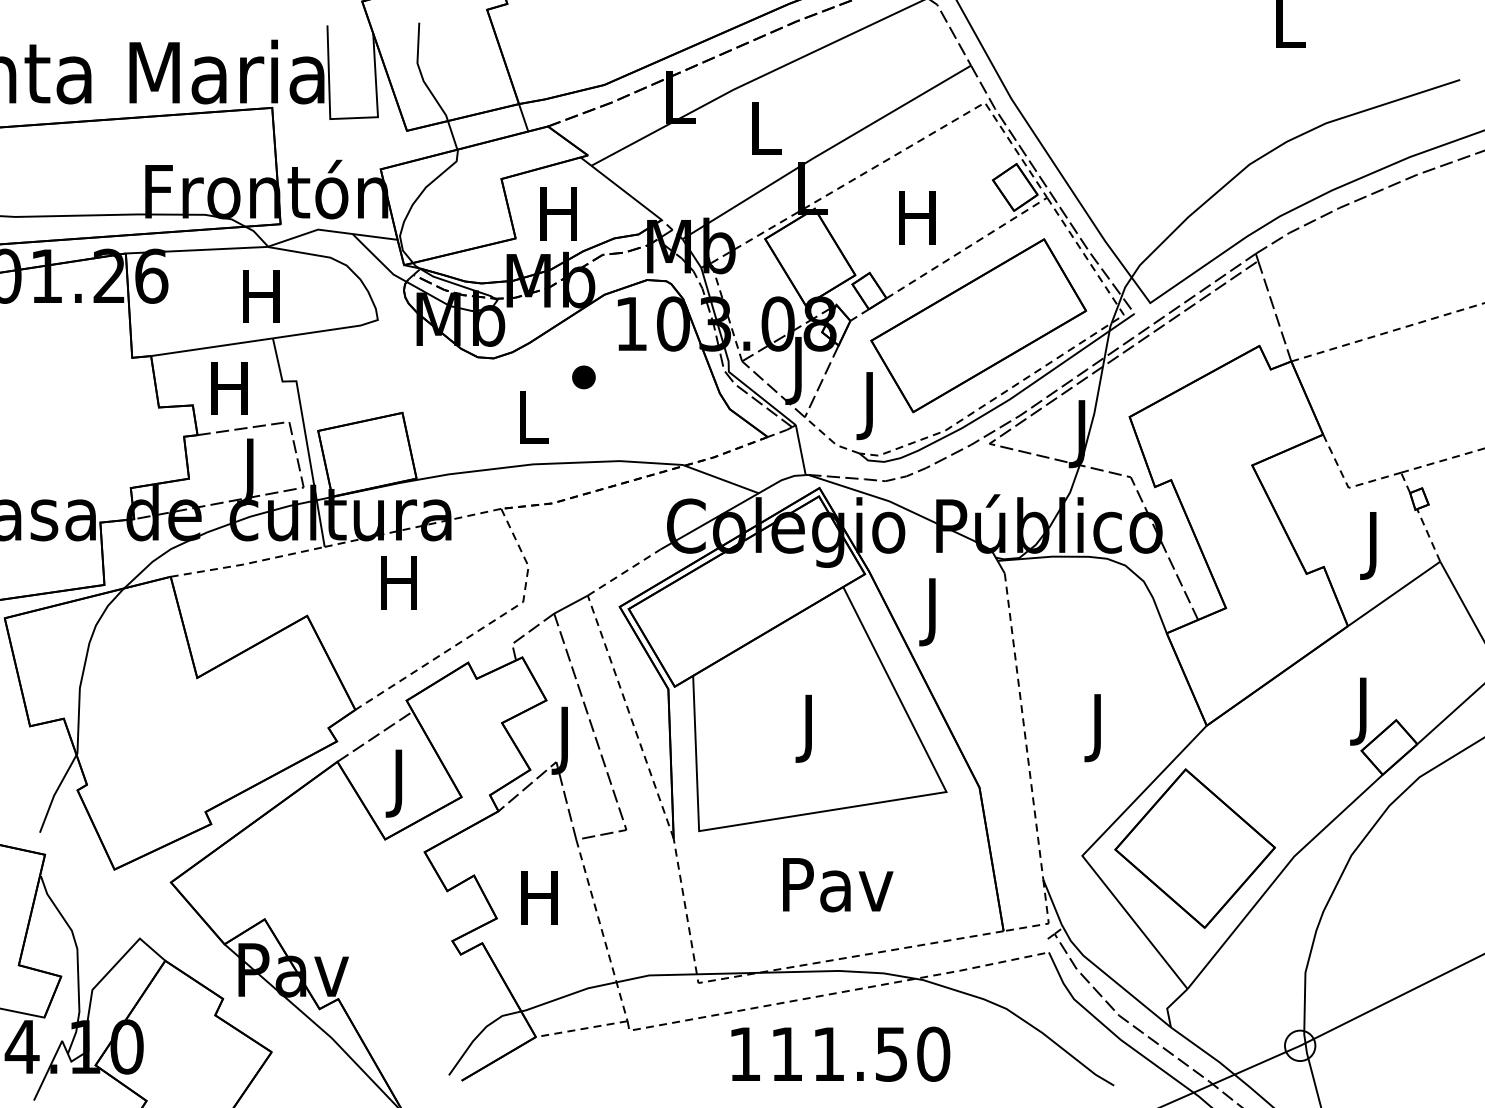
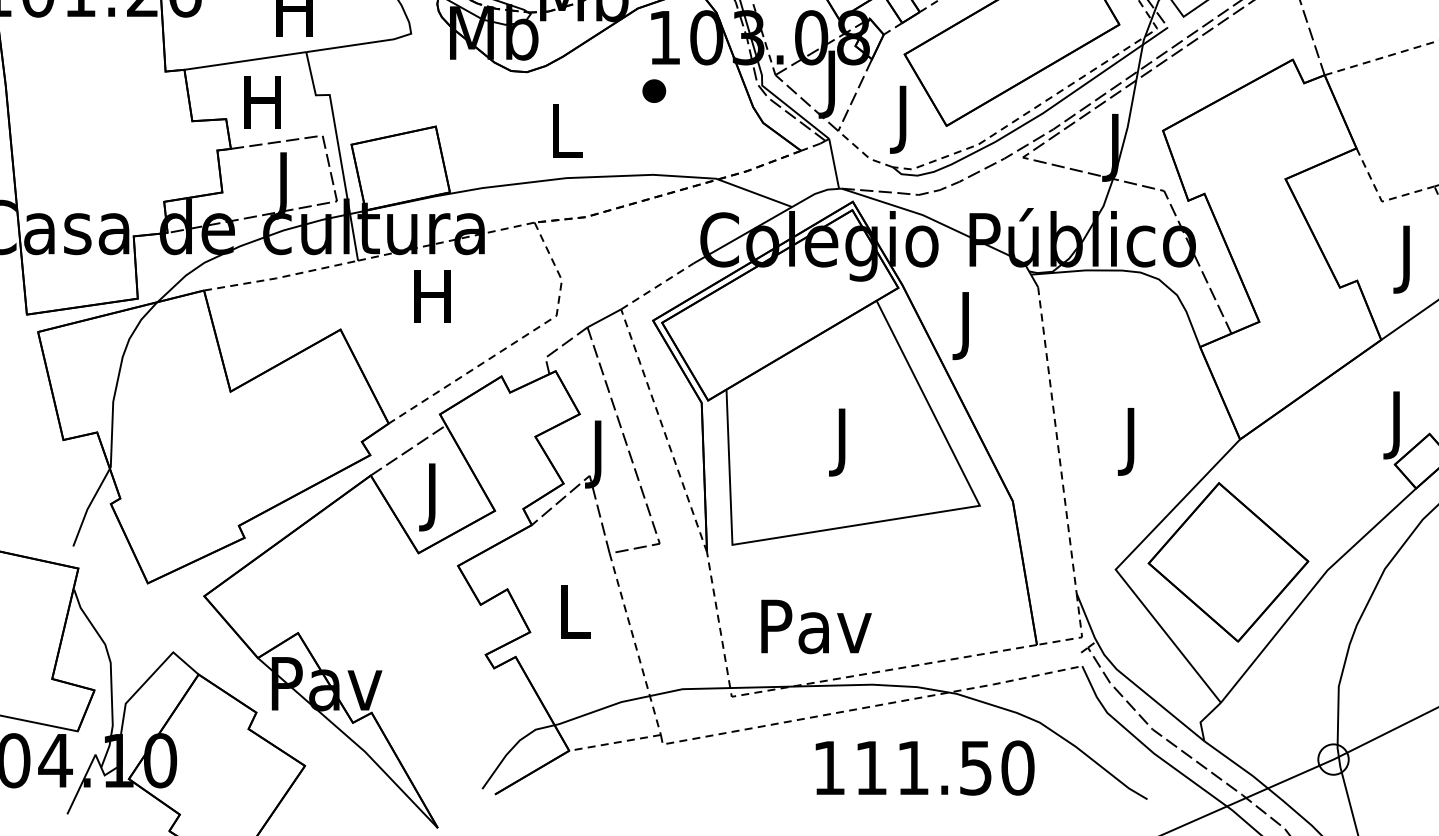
part: (583, 377) -> (653, 91), moved
text: (838, 885) -> (816, 627), moved
text: (539, 897) -> (572, 611), H -> L
text: (840, 1053) -> (924, 767), moved

